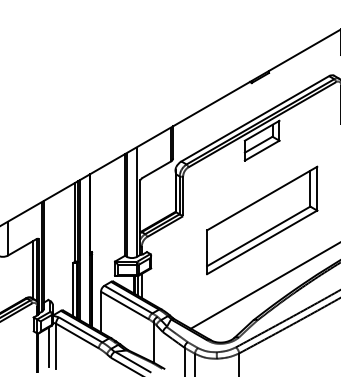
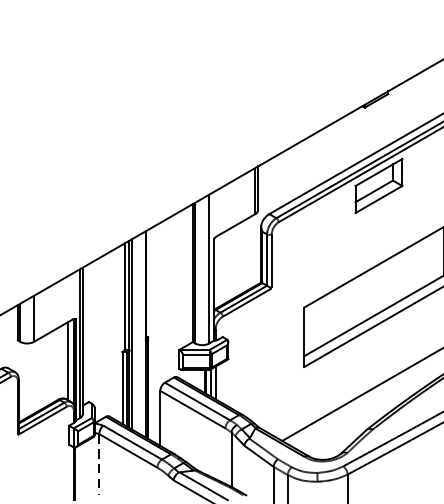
line: (49, 346) -> (90, 465), removed
line: (56, 346) -> (99, 465), solid -> dashed

